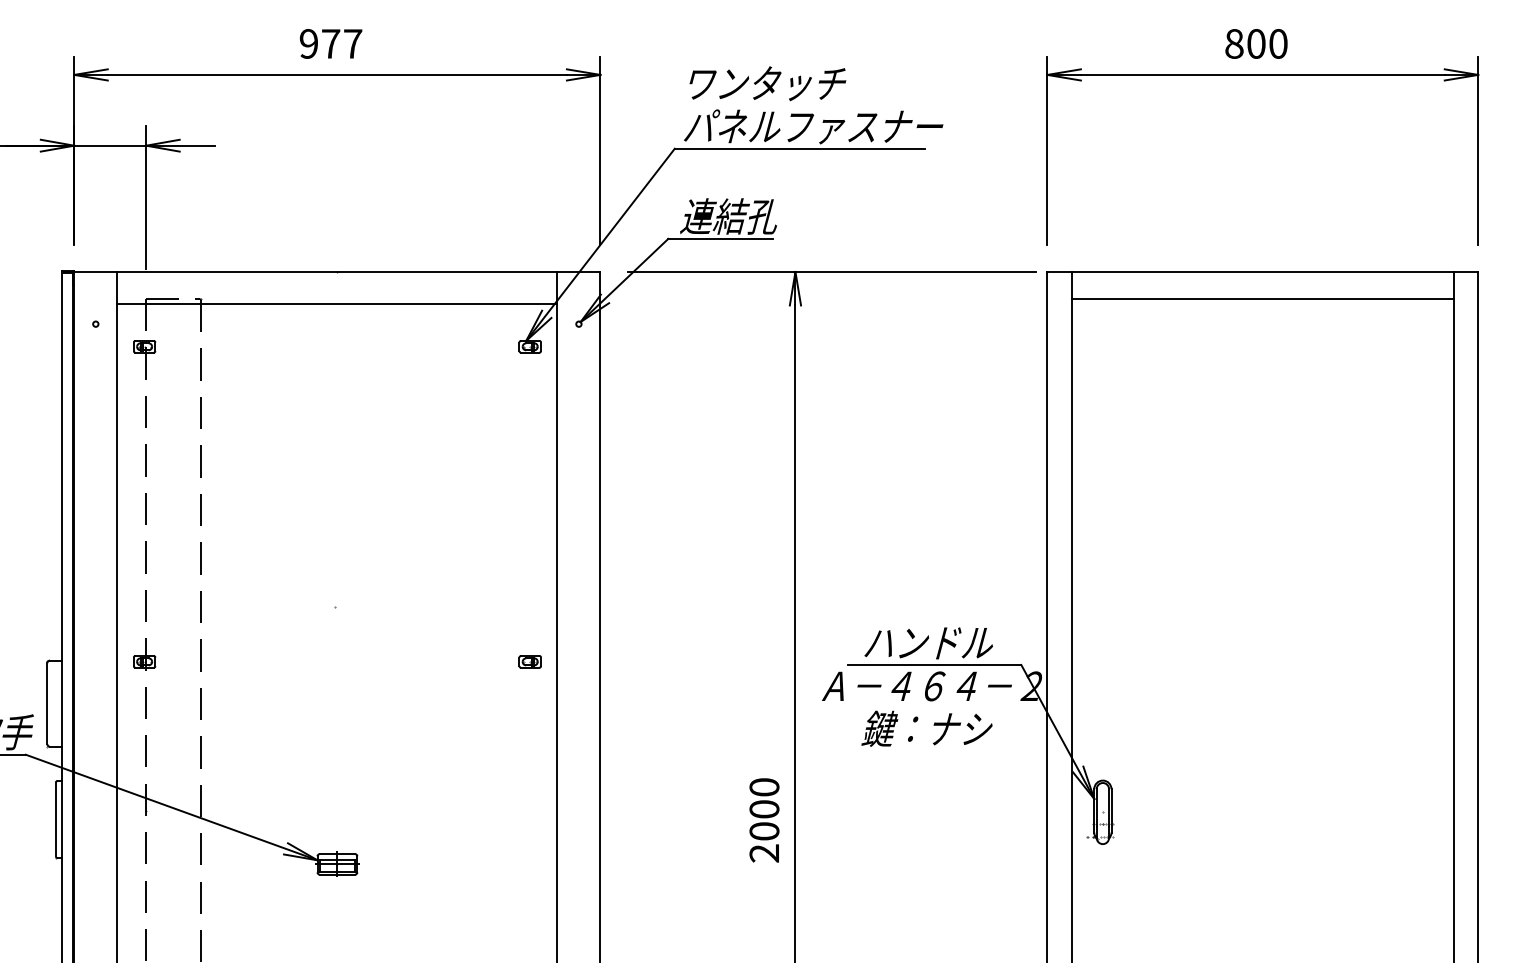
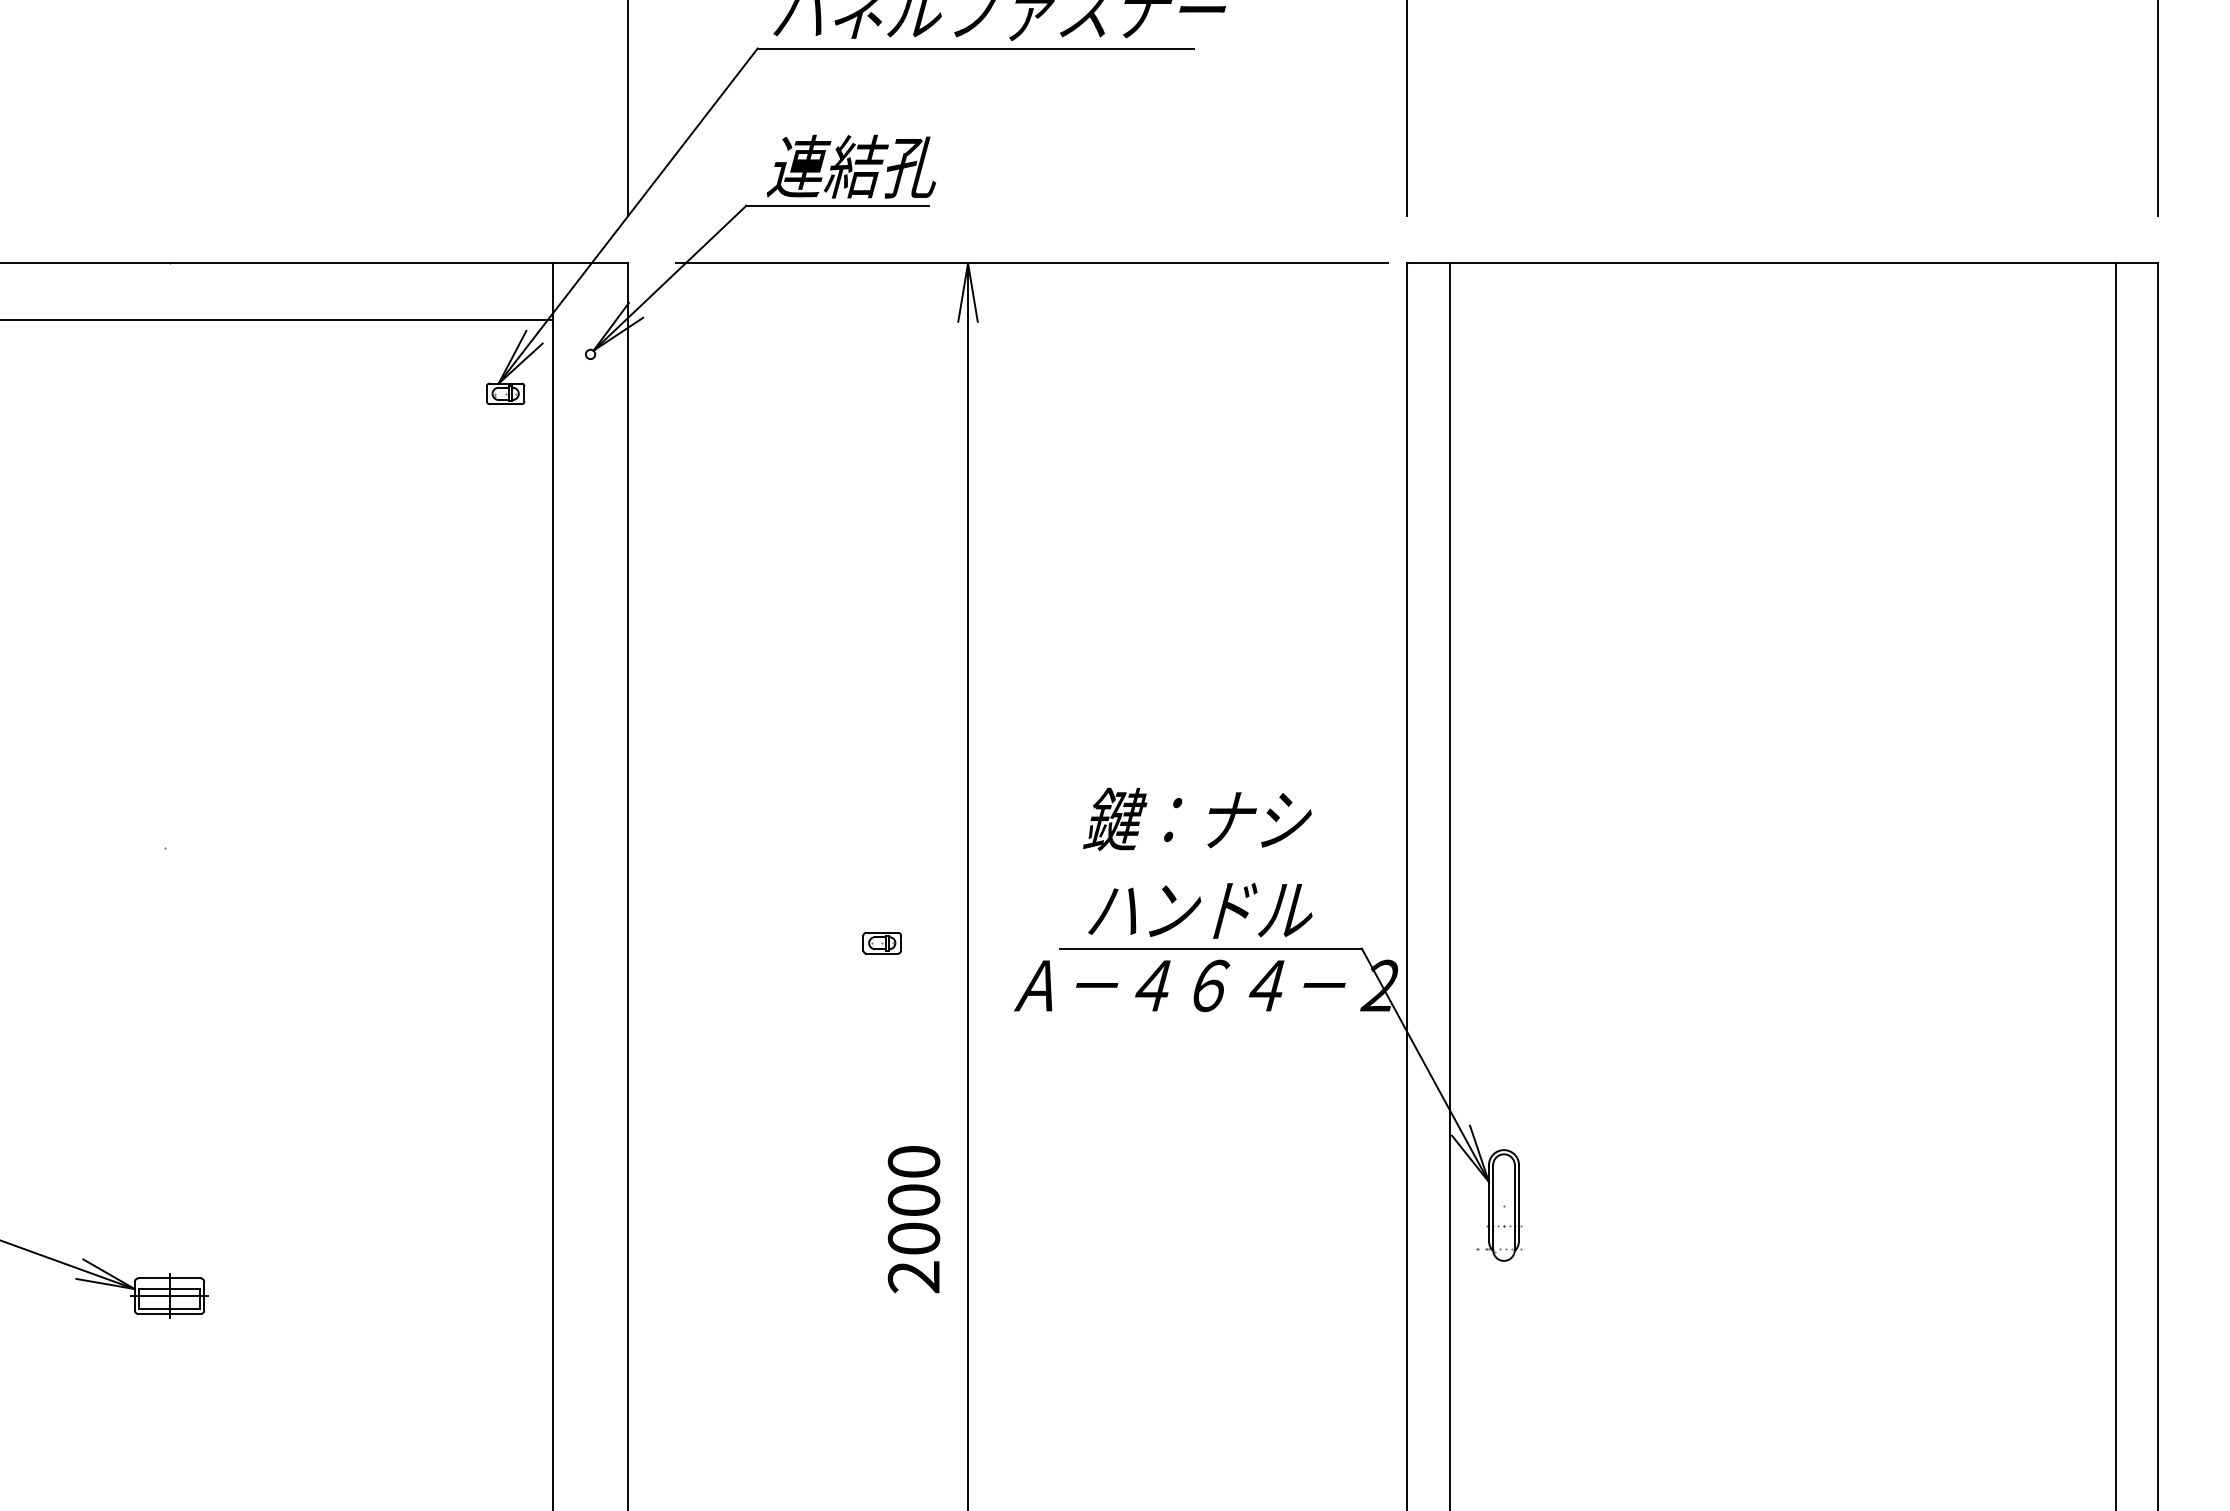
line: (1262, 298) -> (1782, 309), removed
part: (529, 661) -> (880, 942), moved
text: (926, 728) -> (1196, 818), moved

